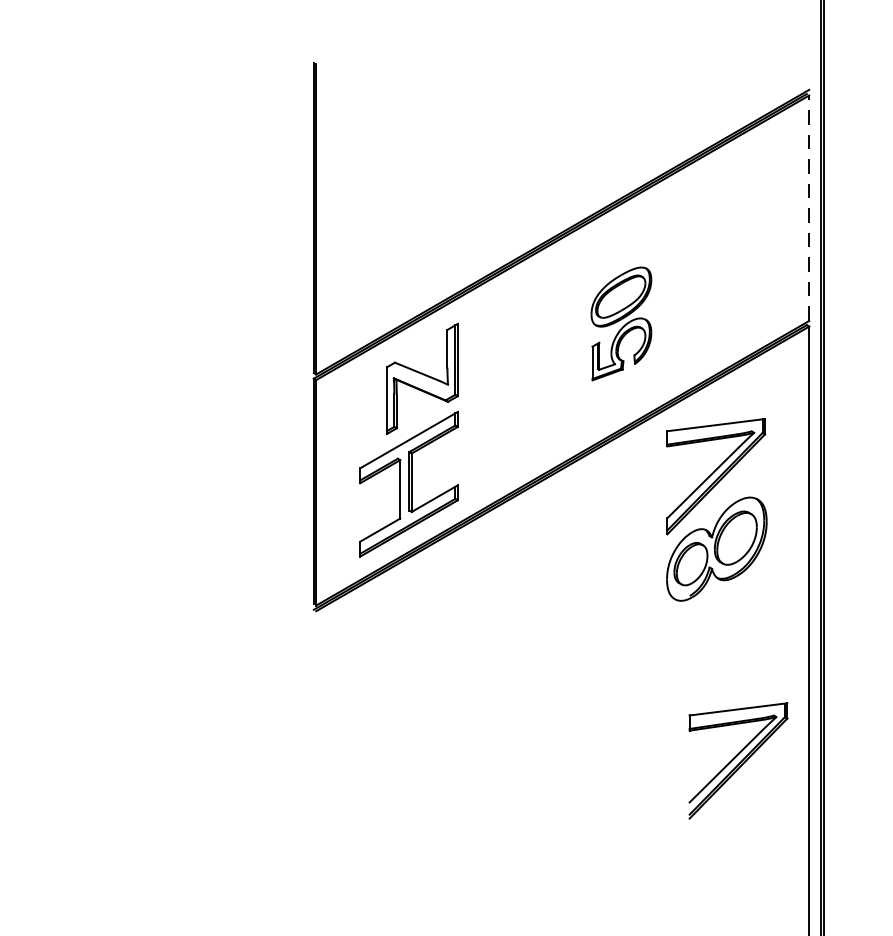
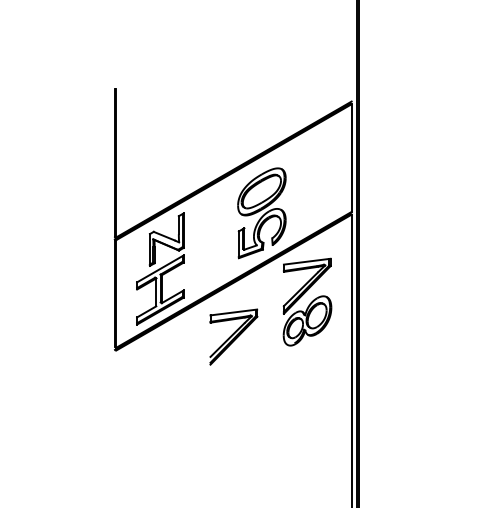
line: (808, 209) -> (351, 158), dashed -> solid
part: (620, 324) -> (261, 213), size x1.67
part: (737, 759) -> (233, 336), moved

